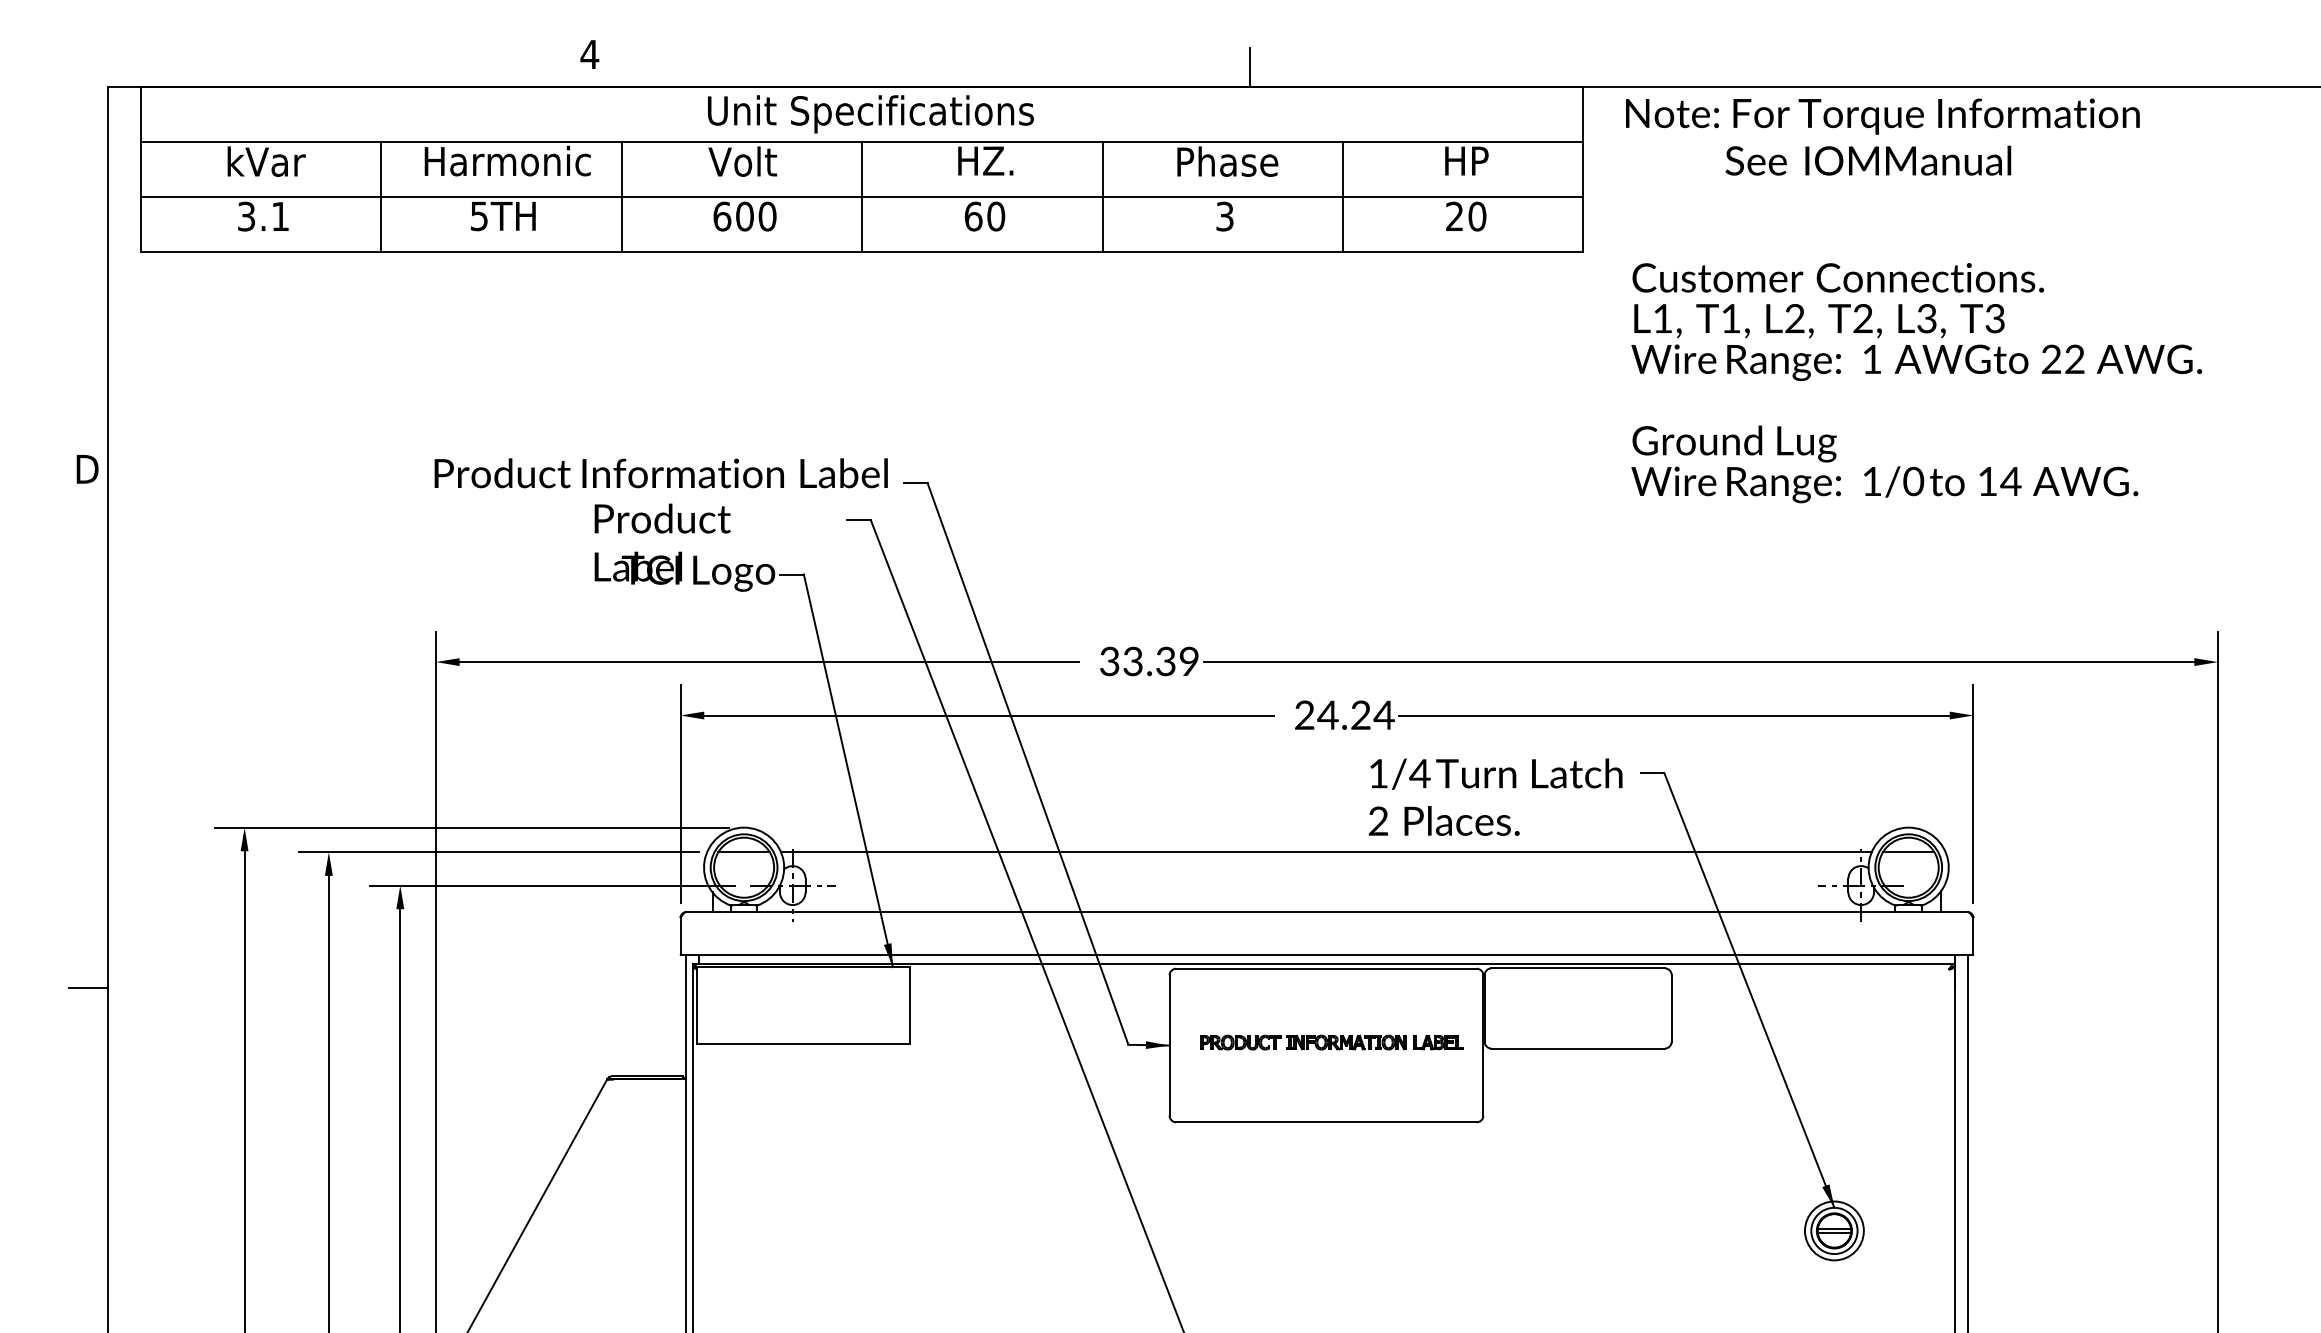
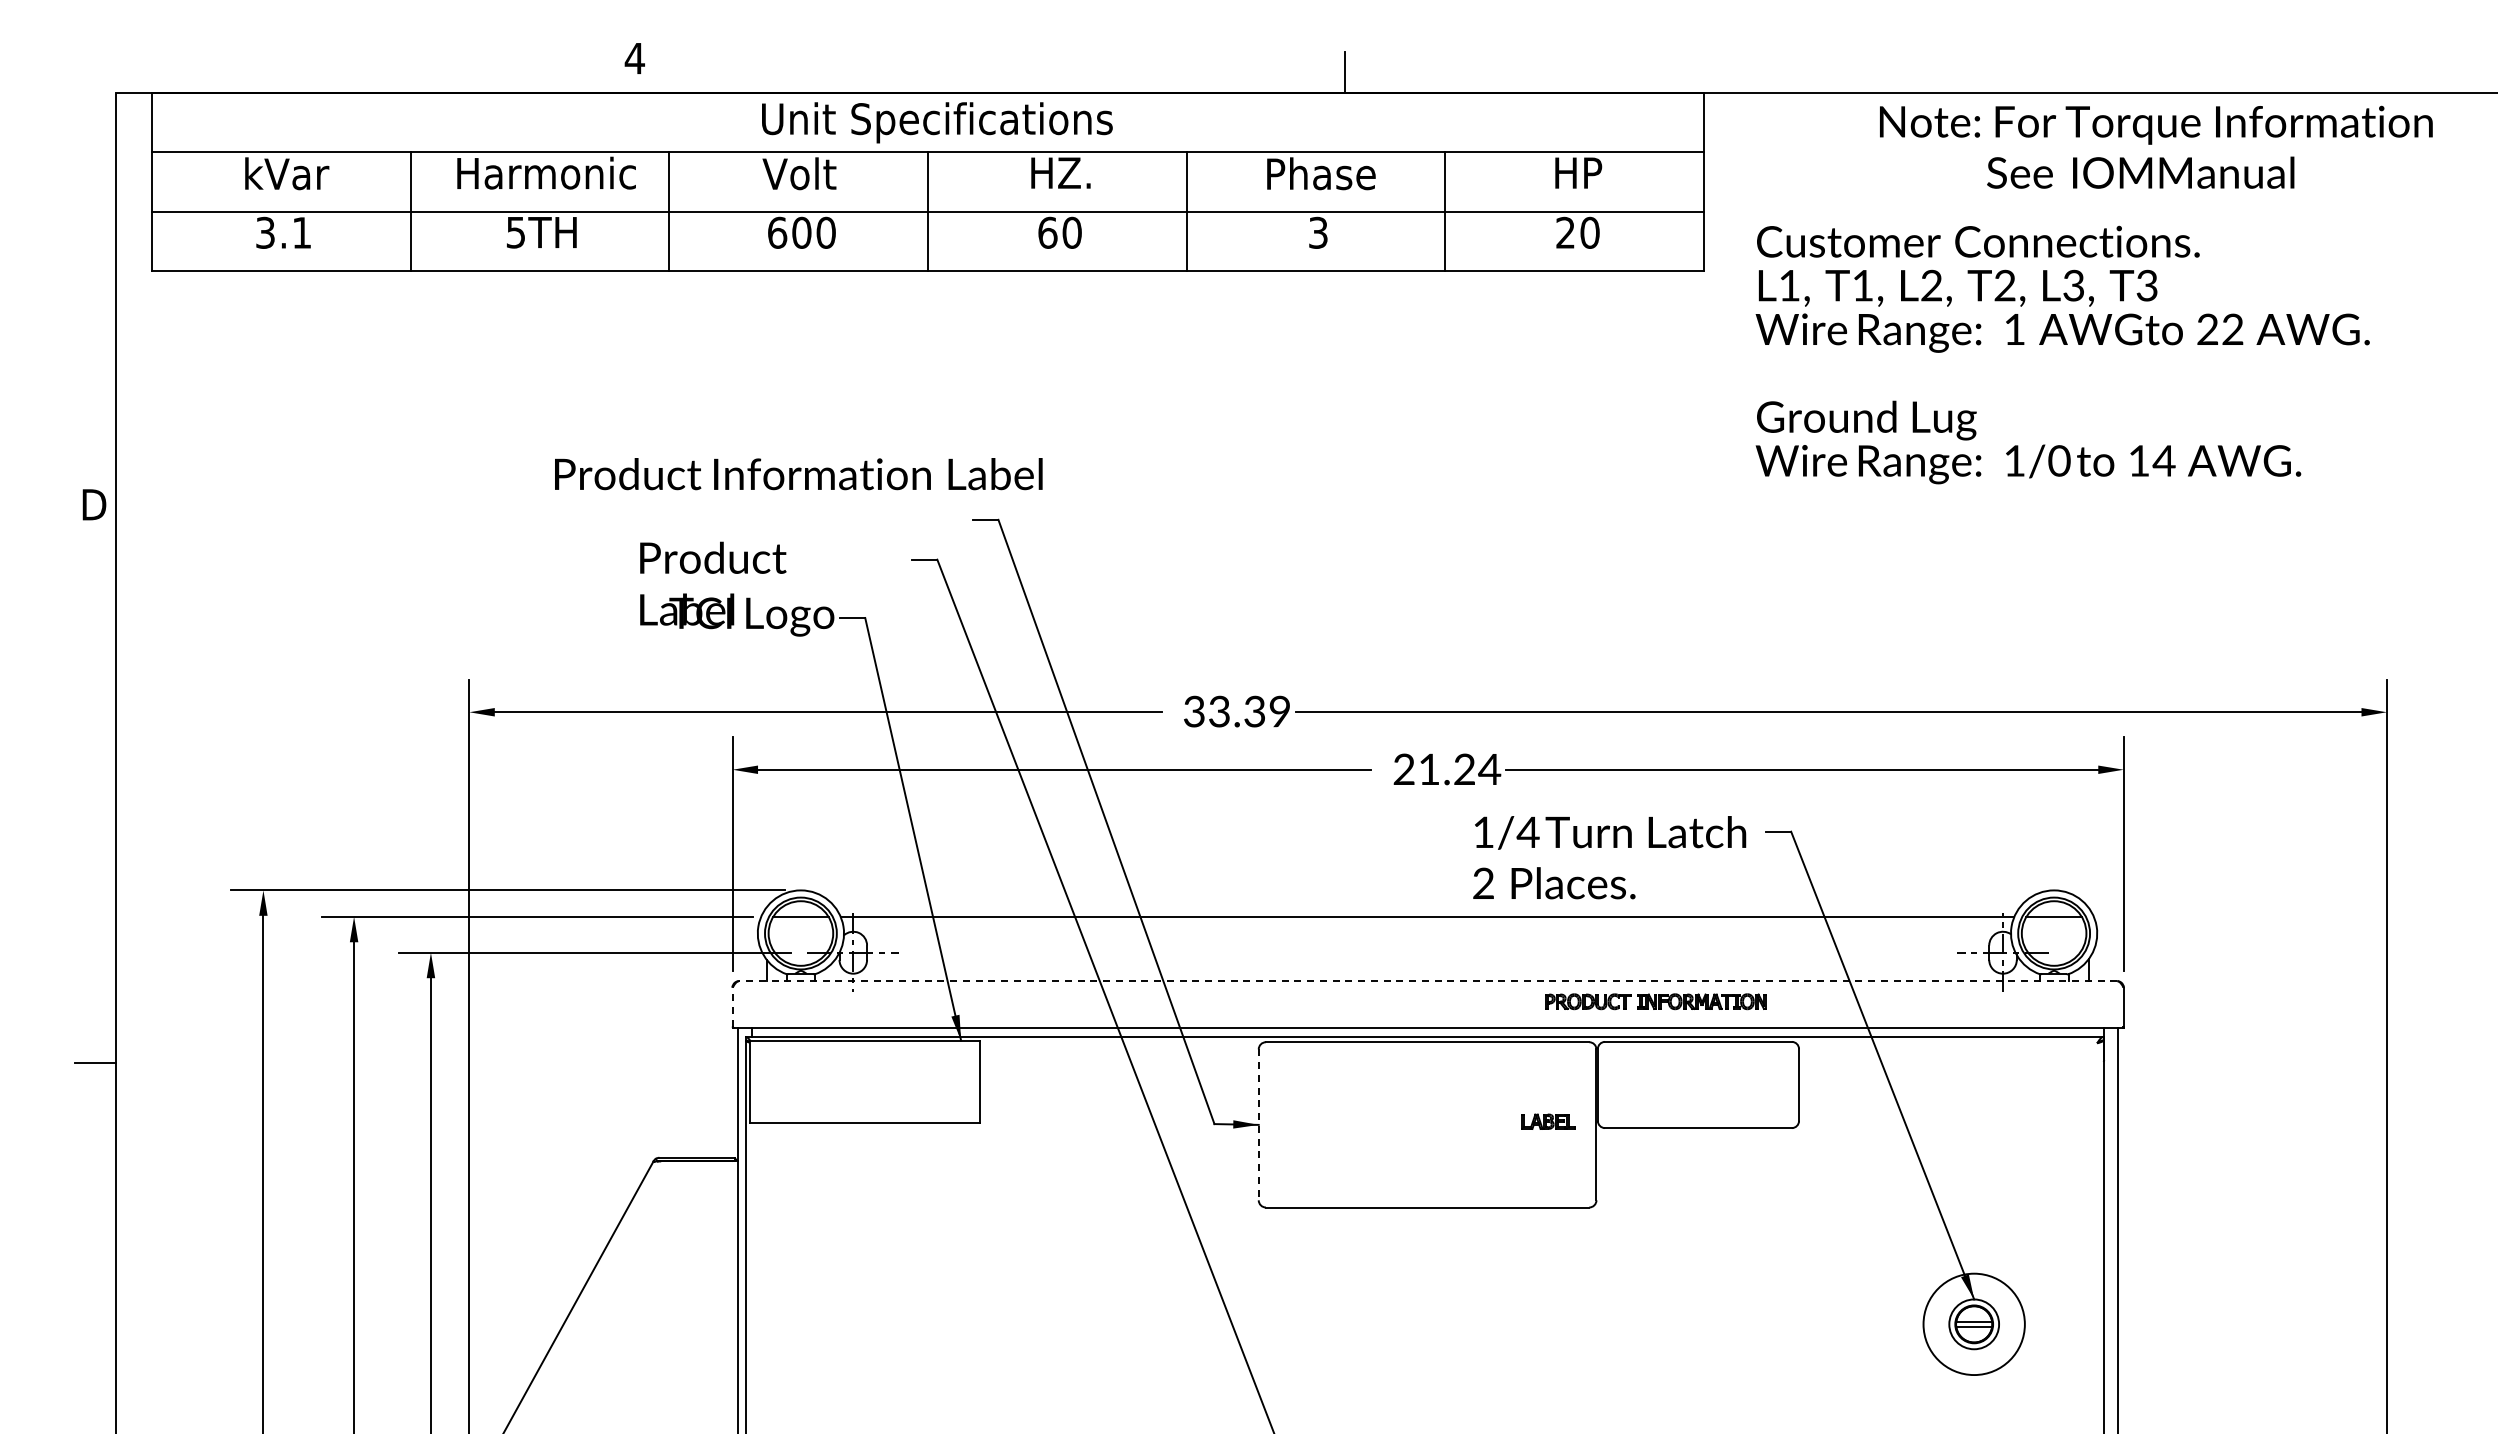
text: (1883, 136) -> (2156, 146), moved
text: (1916, 382) -> (2062, 354), moved
text: (661, 473) -> (798, 474), moved
text: (1327, 714) -> (1428, 768), 24.24 -> 21.24
line: (1326, 912) -> (1427, 981), solid -> dashed
line: (680, 935) -> (732, 1006), solid -> dashed
part: (1303, 1042) -> (1655, 1001), moved
line: (1169, 1046) -> (1258, 1125), solid -> dashed
circle: (1833, 1231) -> (1973, 1324), size x1.6

